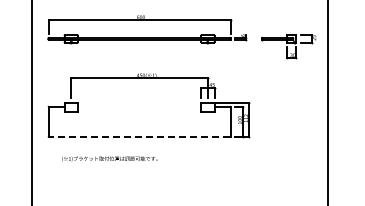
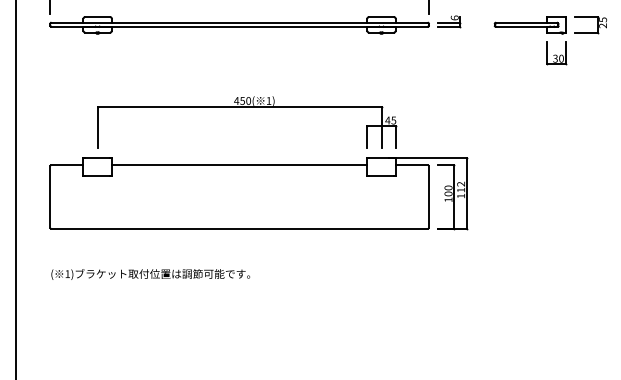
line: (139, 106) -> (239, 165), added
line: (139, 136) -> (239, 227), dashed -> solid
text: (109, 158) -> (150, 273), moved

